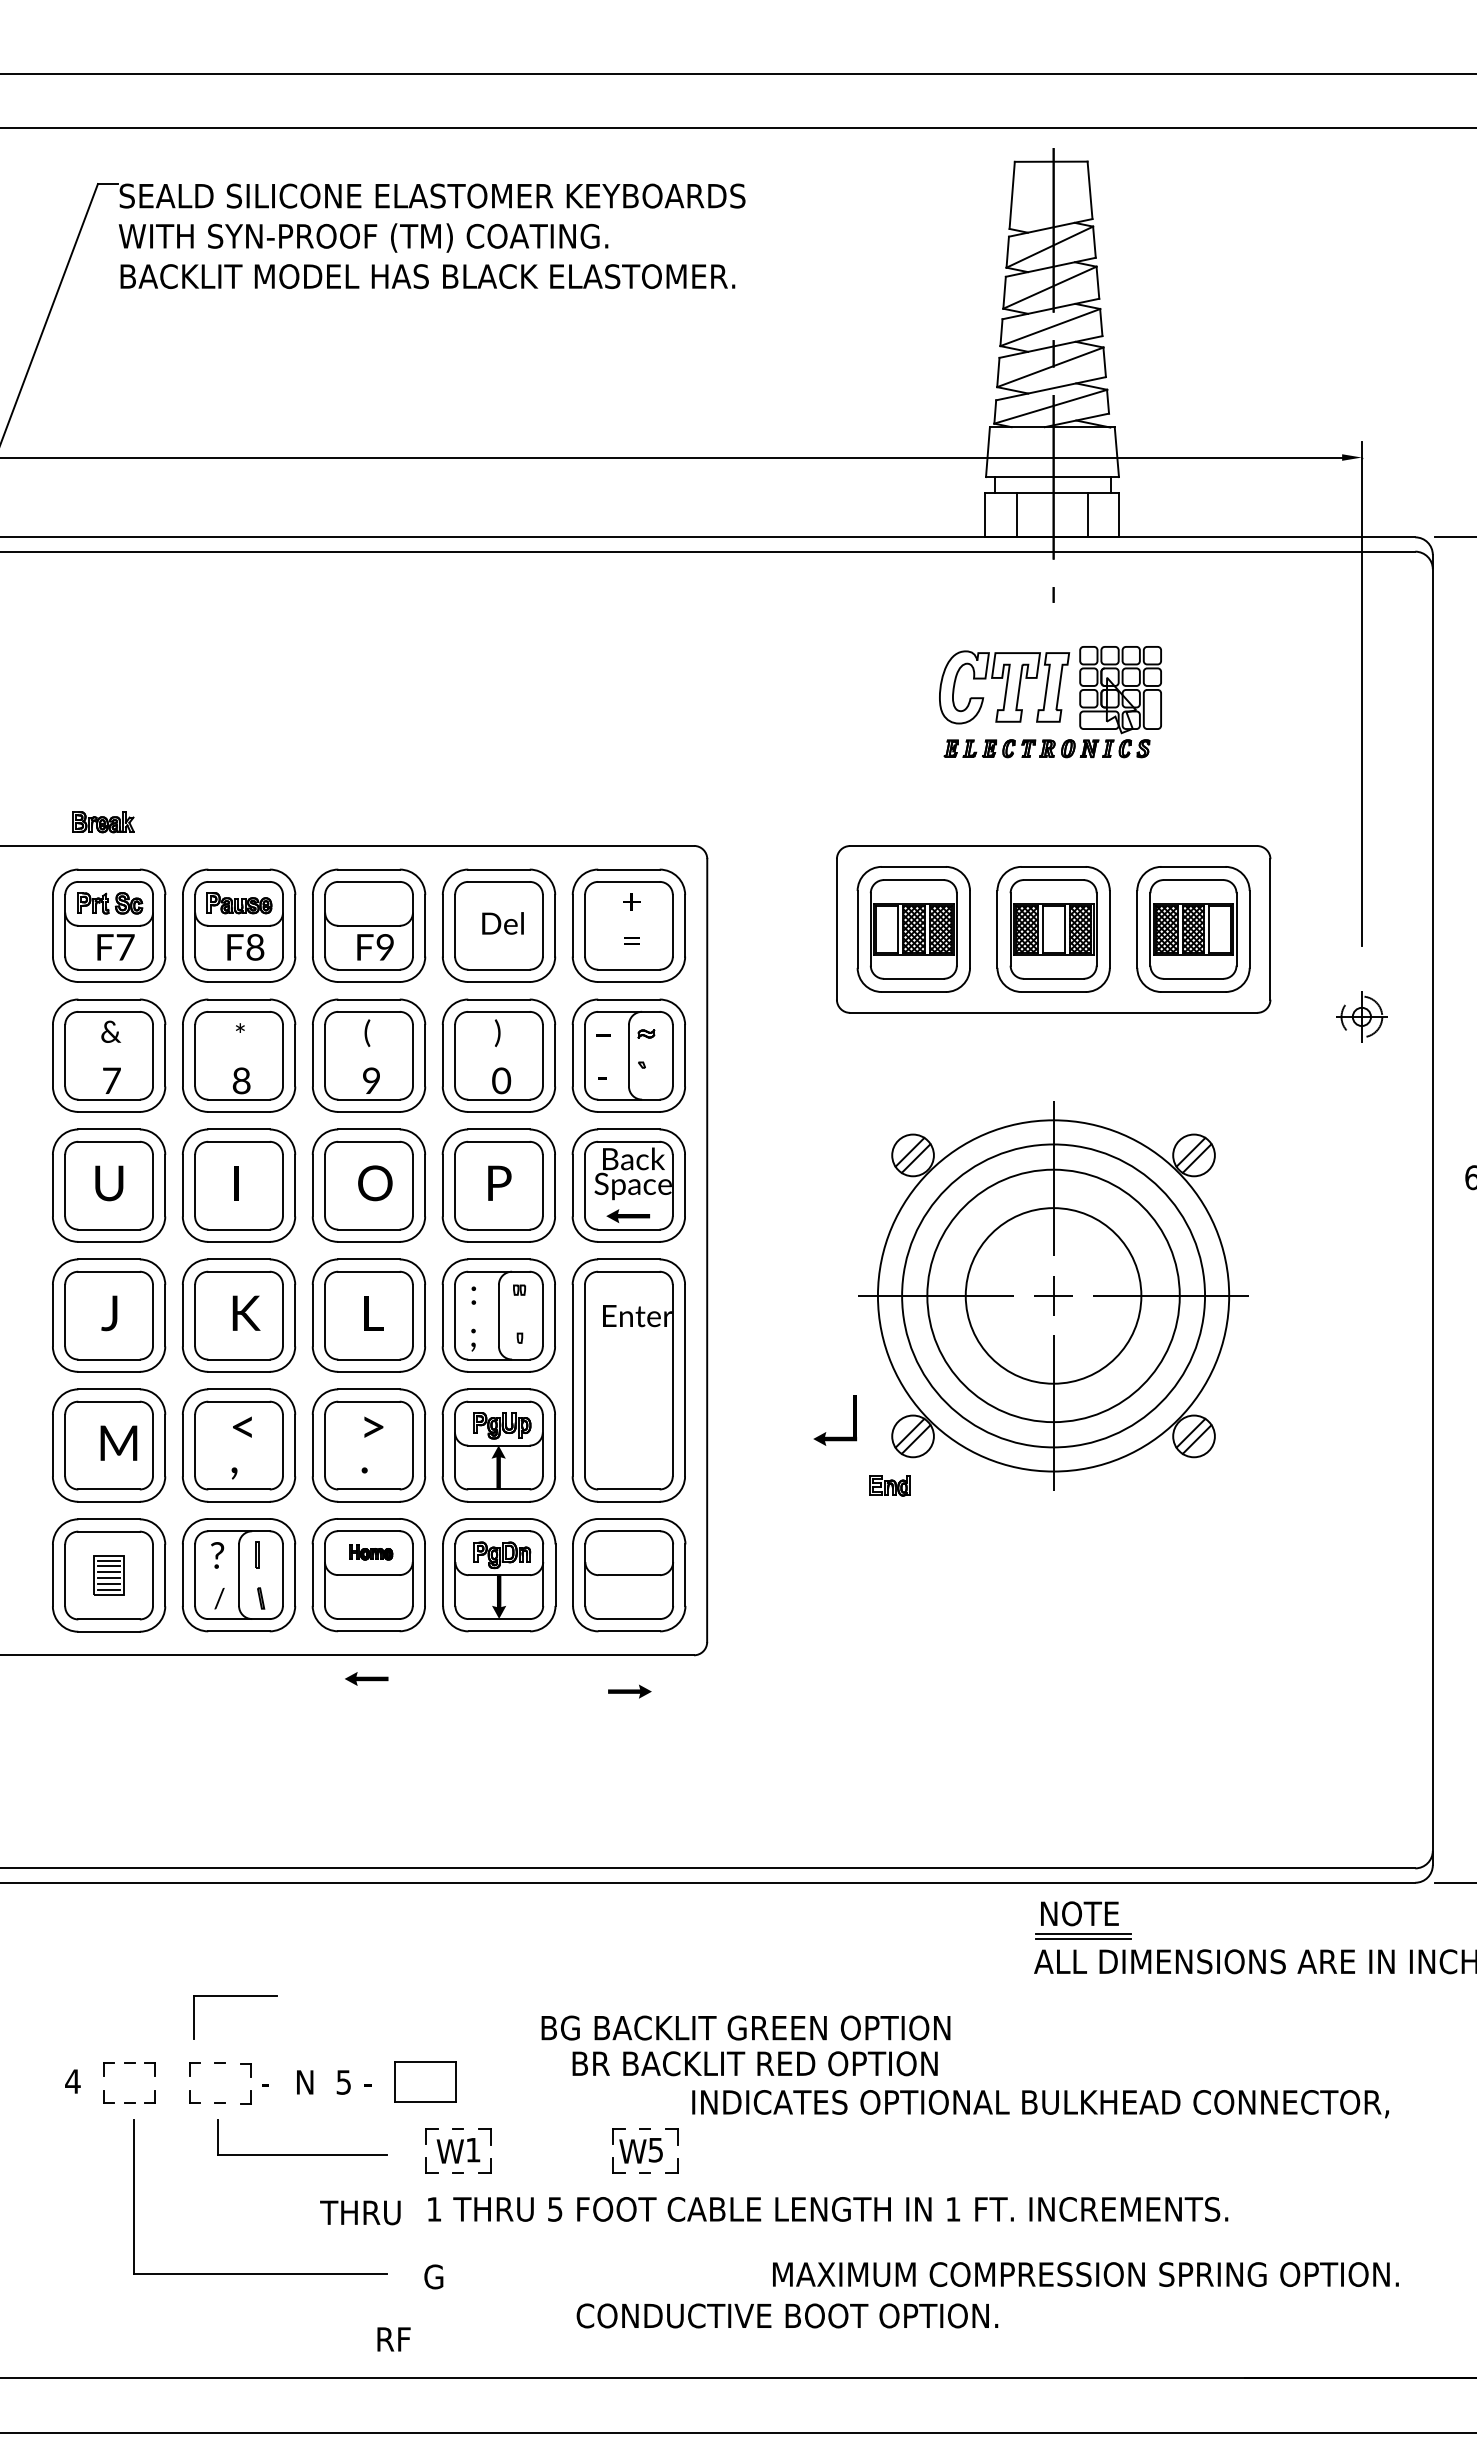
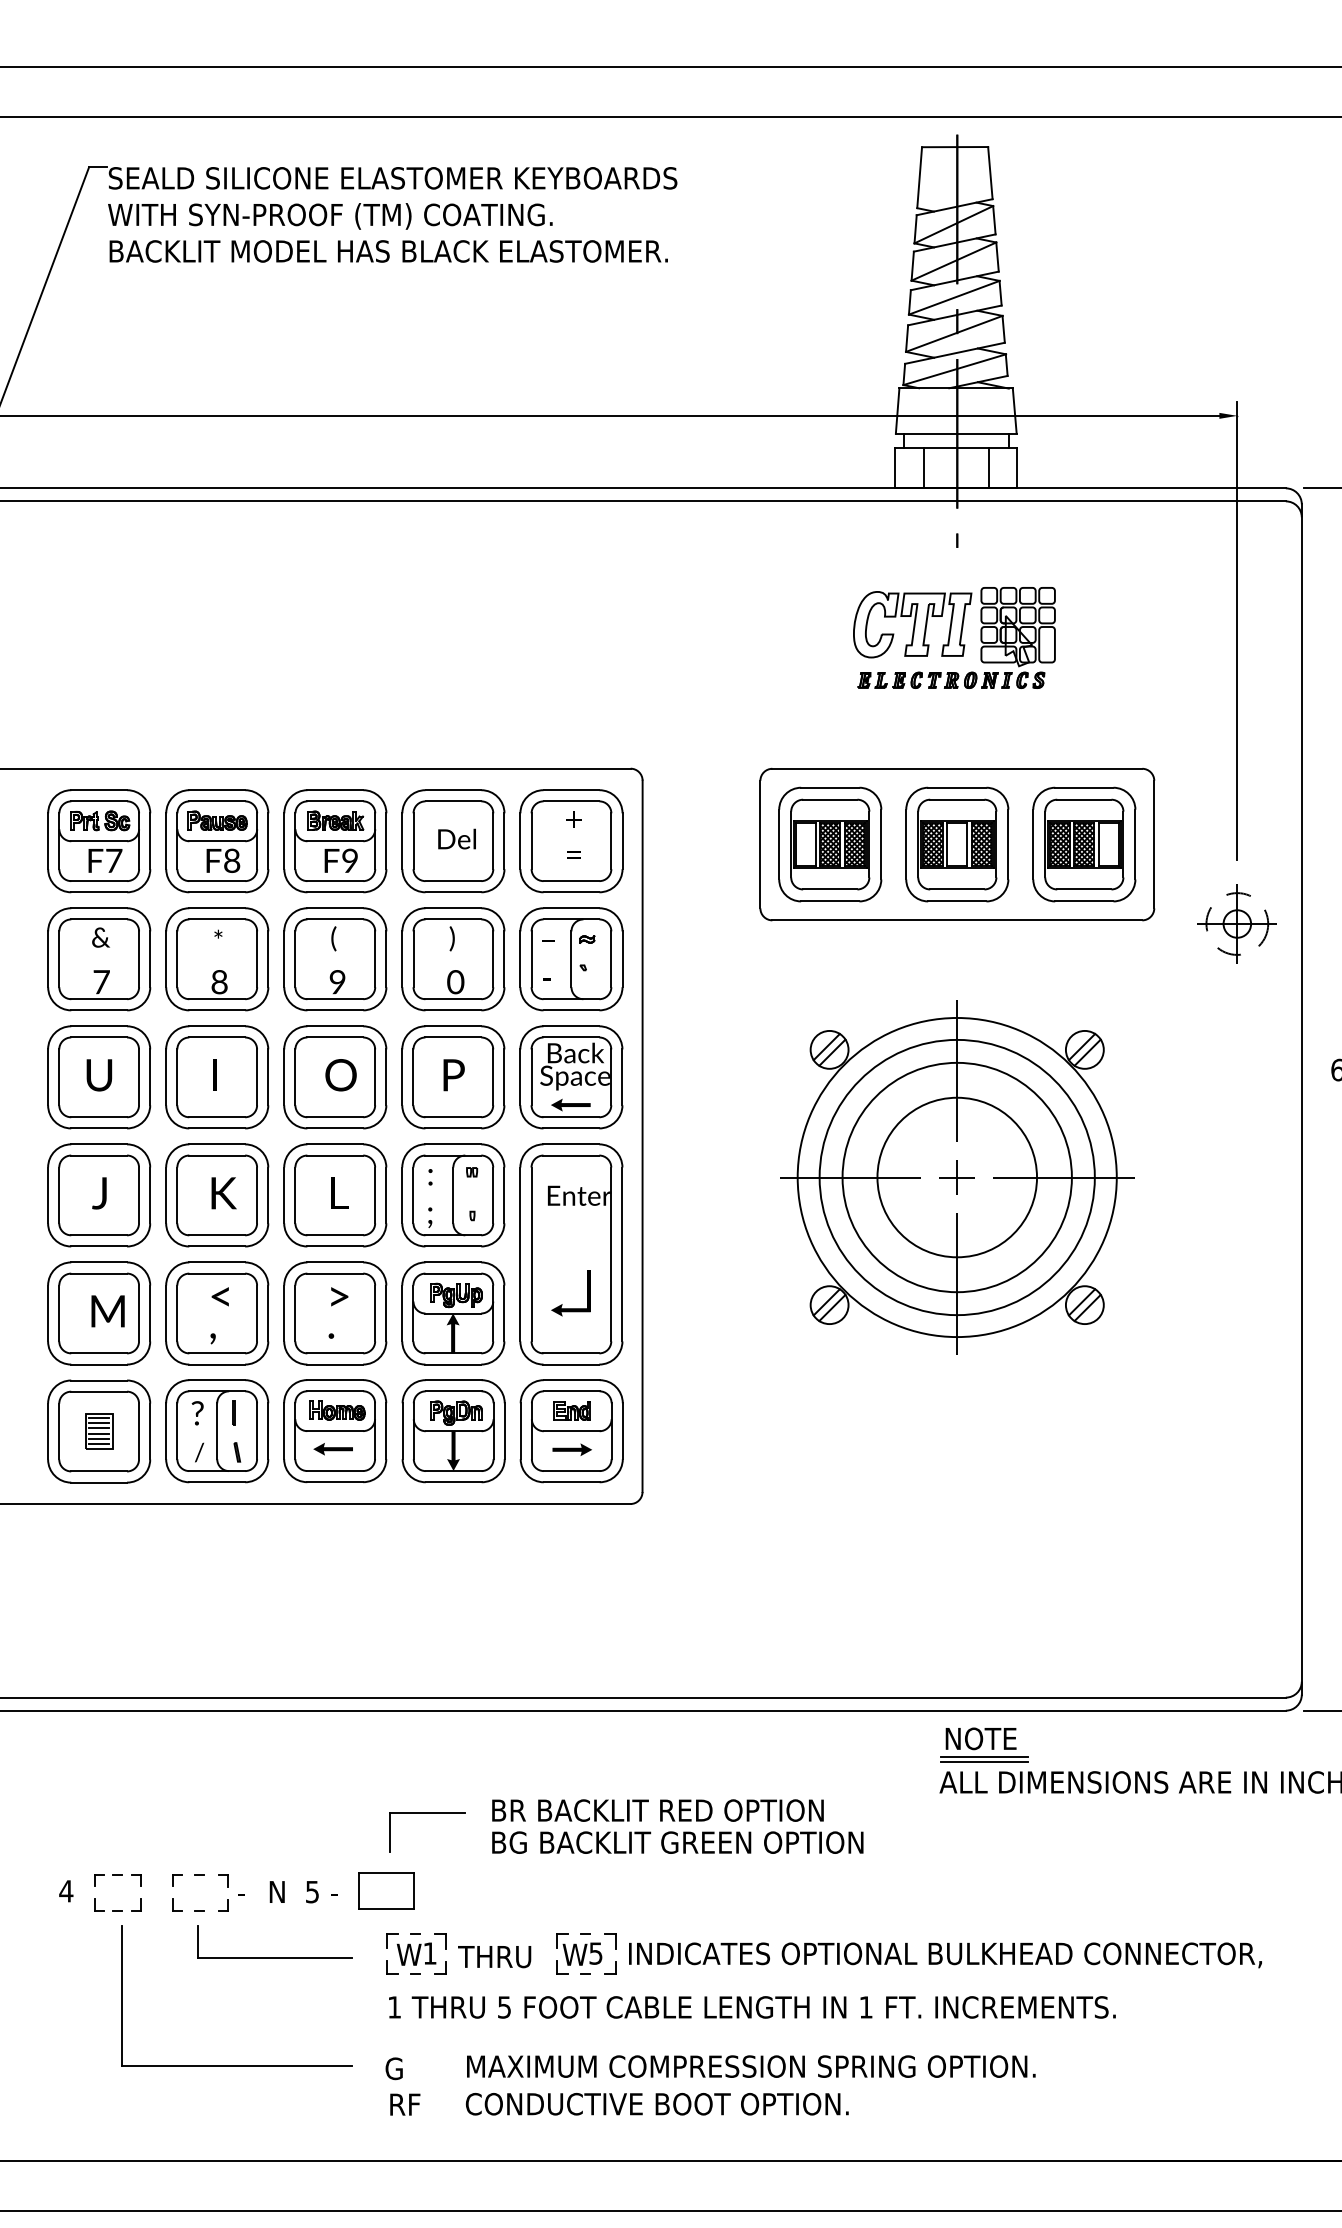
part: (103, 822) -> (335, 821), moved
part: (1361, 1016) -> (1236, 923), size x1.67
part: (826, 1432) -> (562, 1304), moved
part: (889, 1485) -> (571, 1410), moved
part: (371, 1552) -> (337, 1410), size x1.43
part: (366, 1678) -> (333, 1448), moved
part: (629, 1691) -> (571, 1449), moved
part: (235, 1996) -> (427, 1813), moved
text: (754, 2063) -> (657, 1810), moved
text: (1040, 2104) -> (945, 1955), moved
text: (360, 2212) -> (494, 1956), moved
text: (1085, 2274) -> (750, 2066), moved
text: (787, 2315) -> (657, 2103), moved
text: (393, 2339) -> (404, 2104), moved

